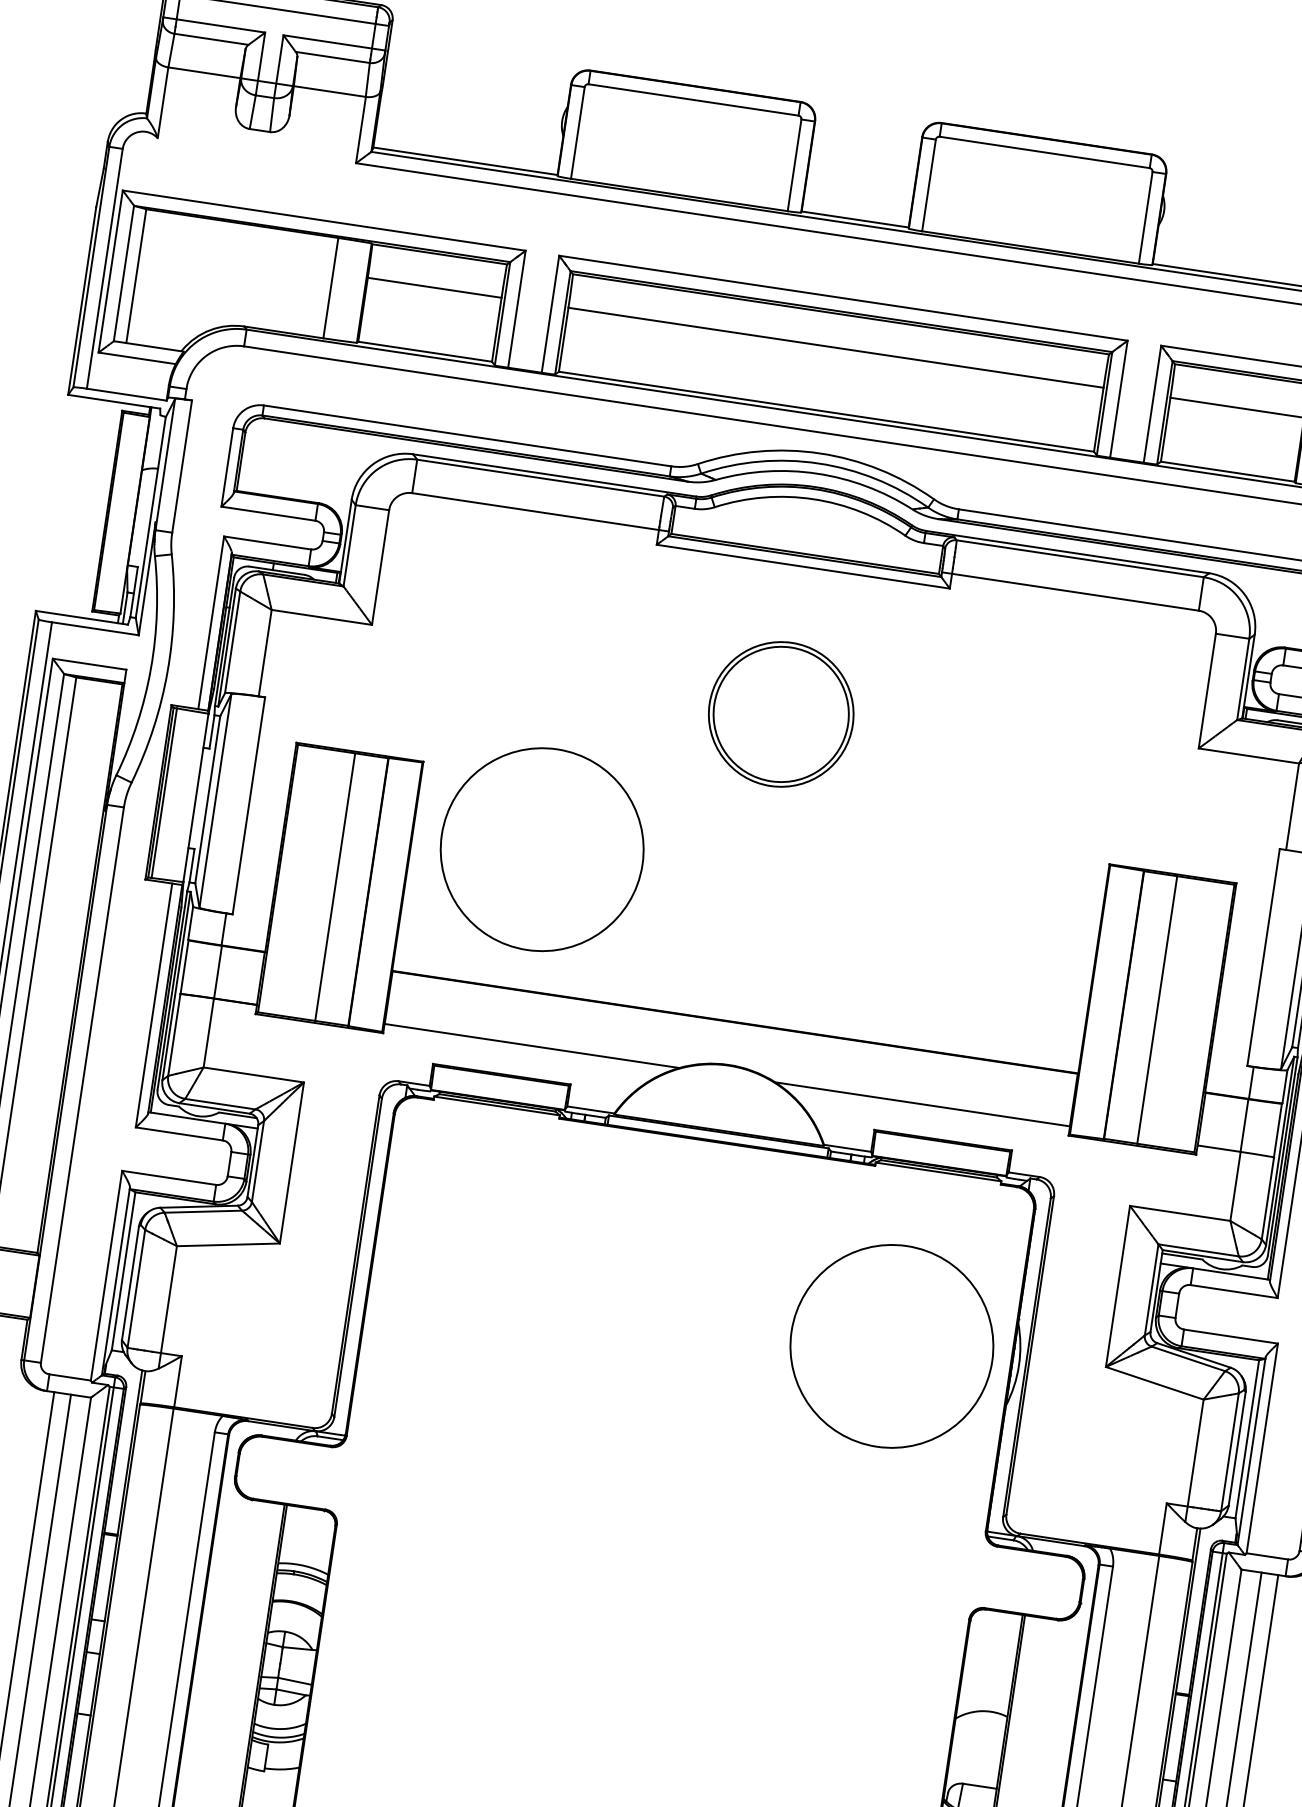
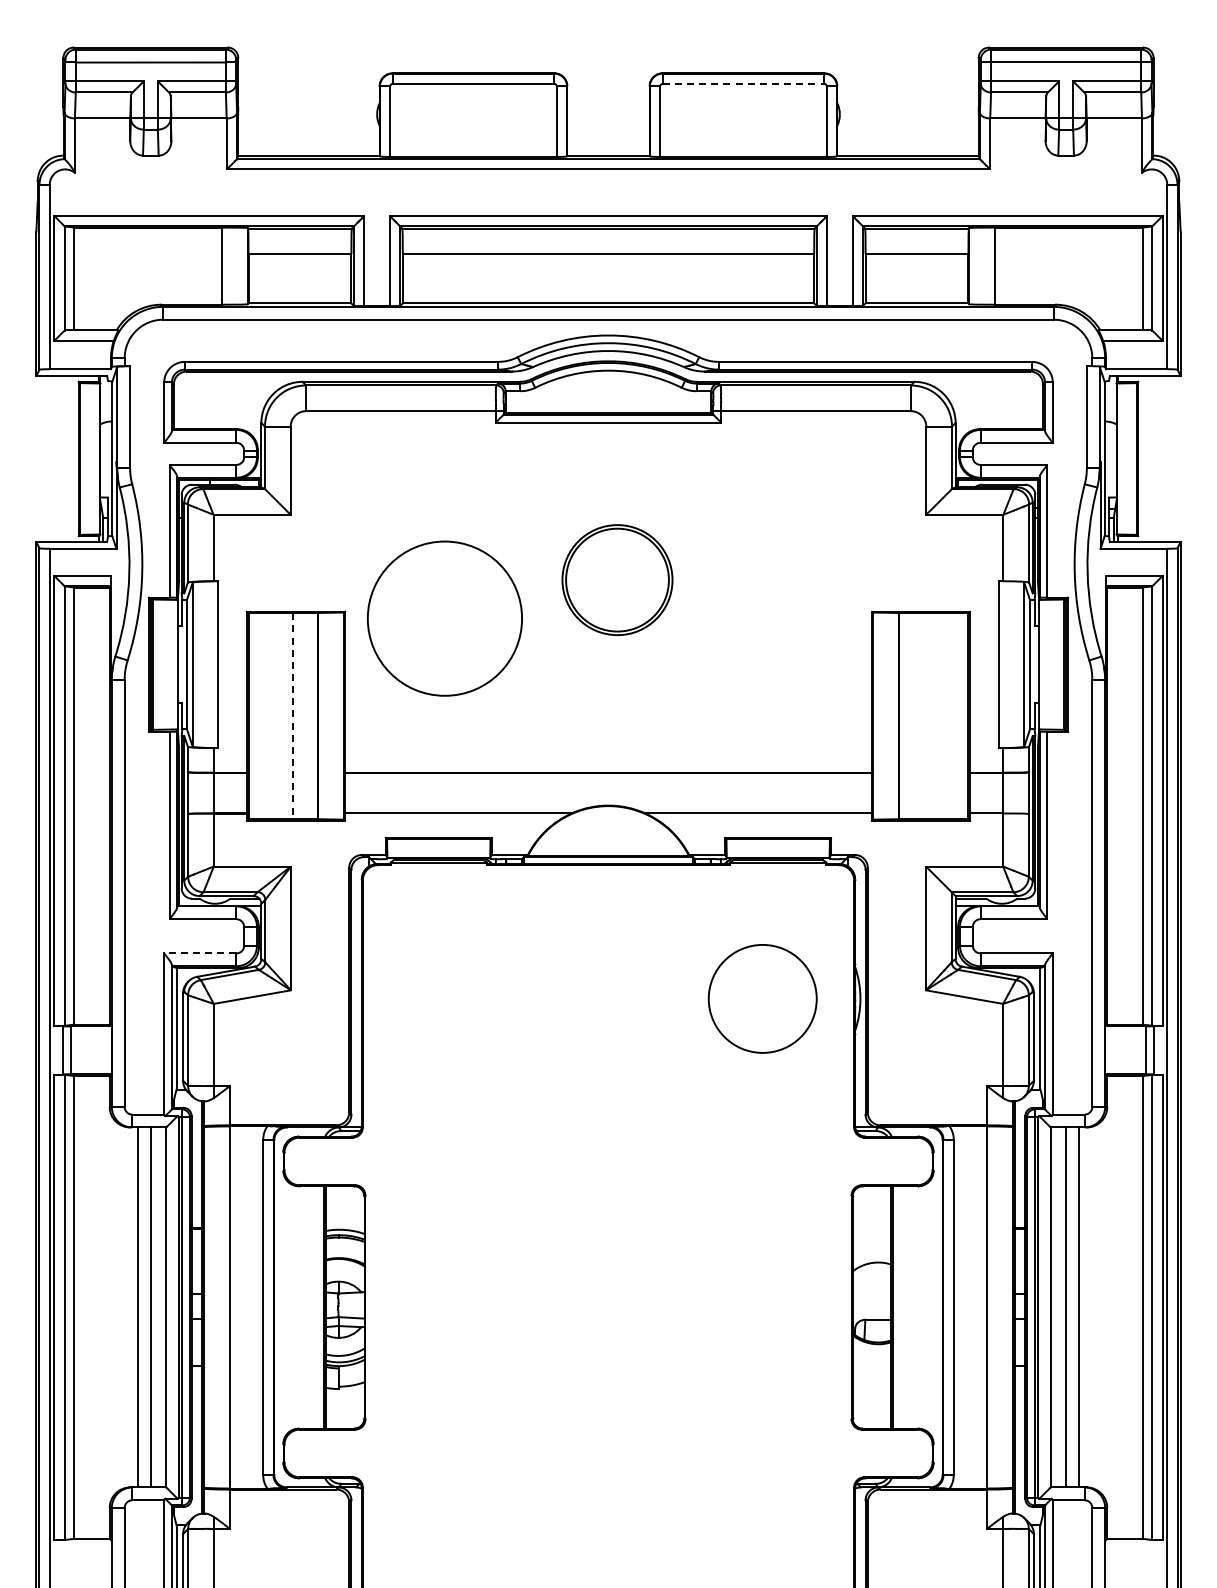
line: (1044, 151) -> (743, 83), solid -> dashed
part: (781, 713) -> (617, 579), moved
circle: (541, 849) -> (444, 618), moved
line: (335, 887) -> (292, 716), solid -> dashed
line: (1157, 1009) -> (924, 715), removed
line: (168, 1177) -> (199, 953), solid -> dashed
circle: (891, 1345) -> (762, 998), size x0.7

